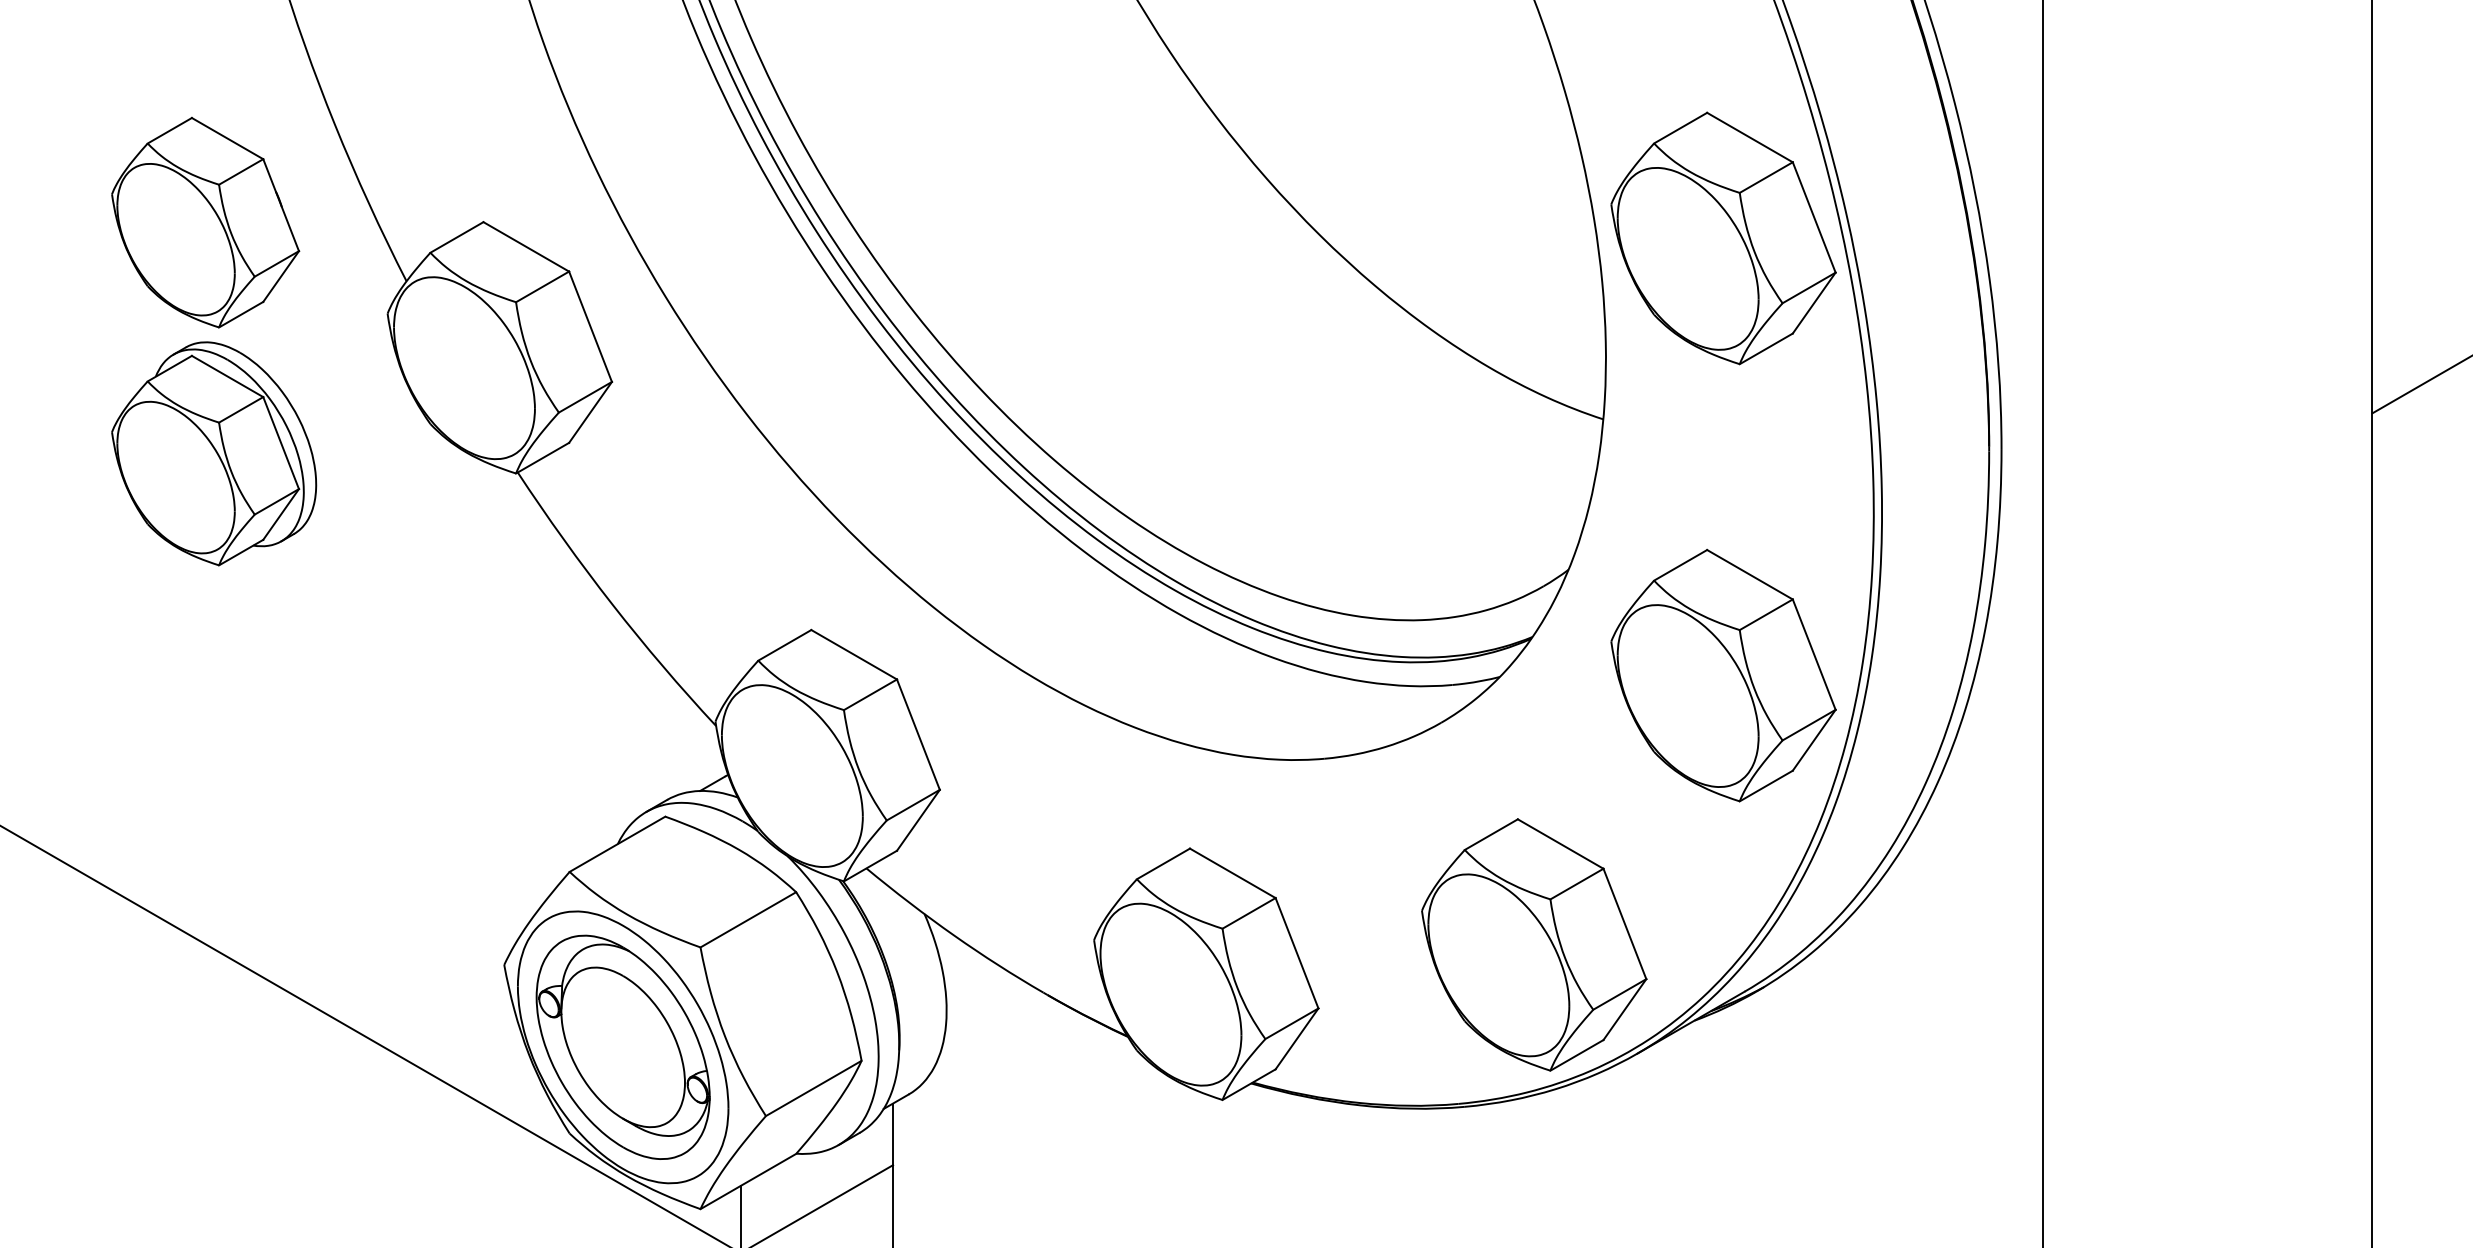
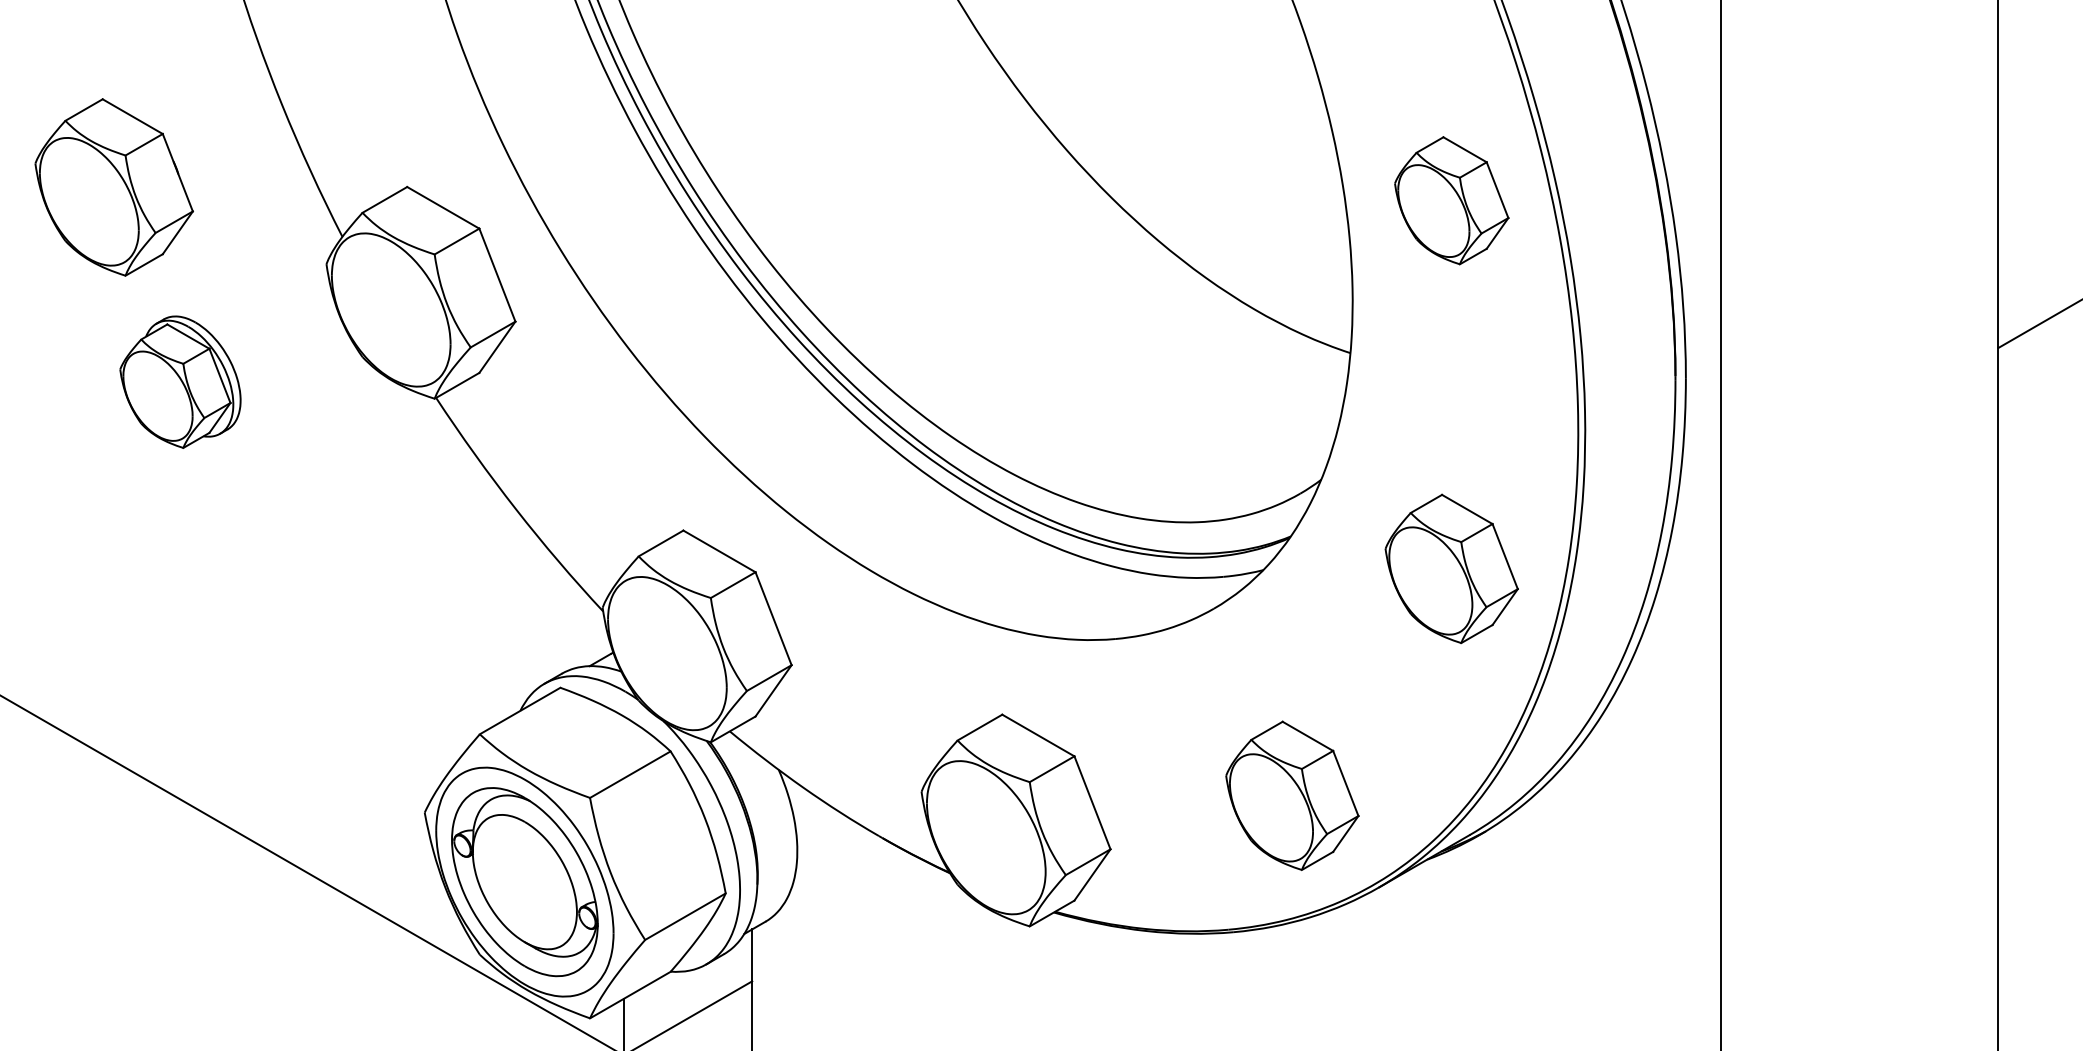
part: (205, 222) -> (114, 187), moved
part: (1723, 238) -> (1451, 200), size x0.6
part: (214, 453) -> (180, 381), size x0.7
part: (1723, 675) -> (1451, 568), size x0.7
part: (1534, 944) -> (1292, 795), size x0.7

